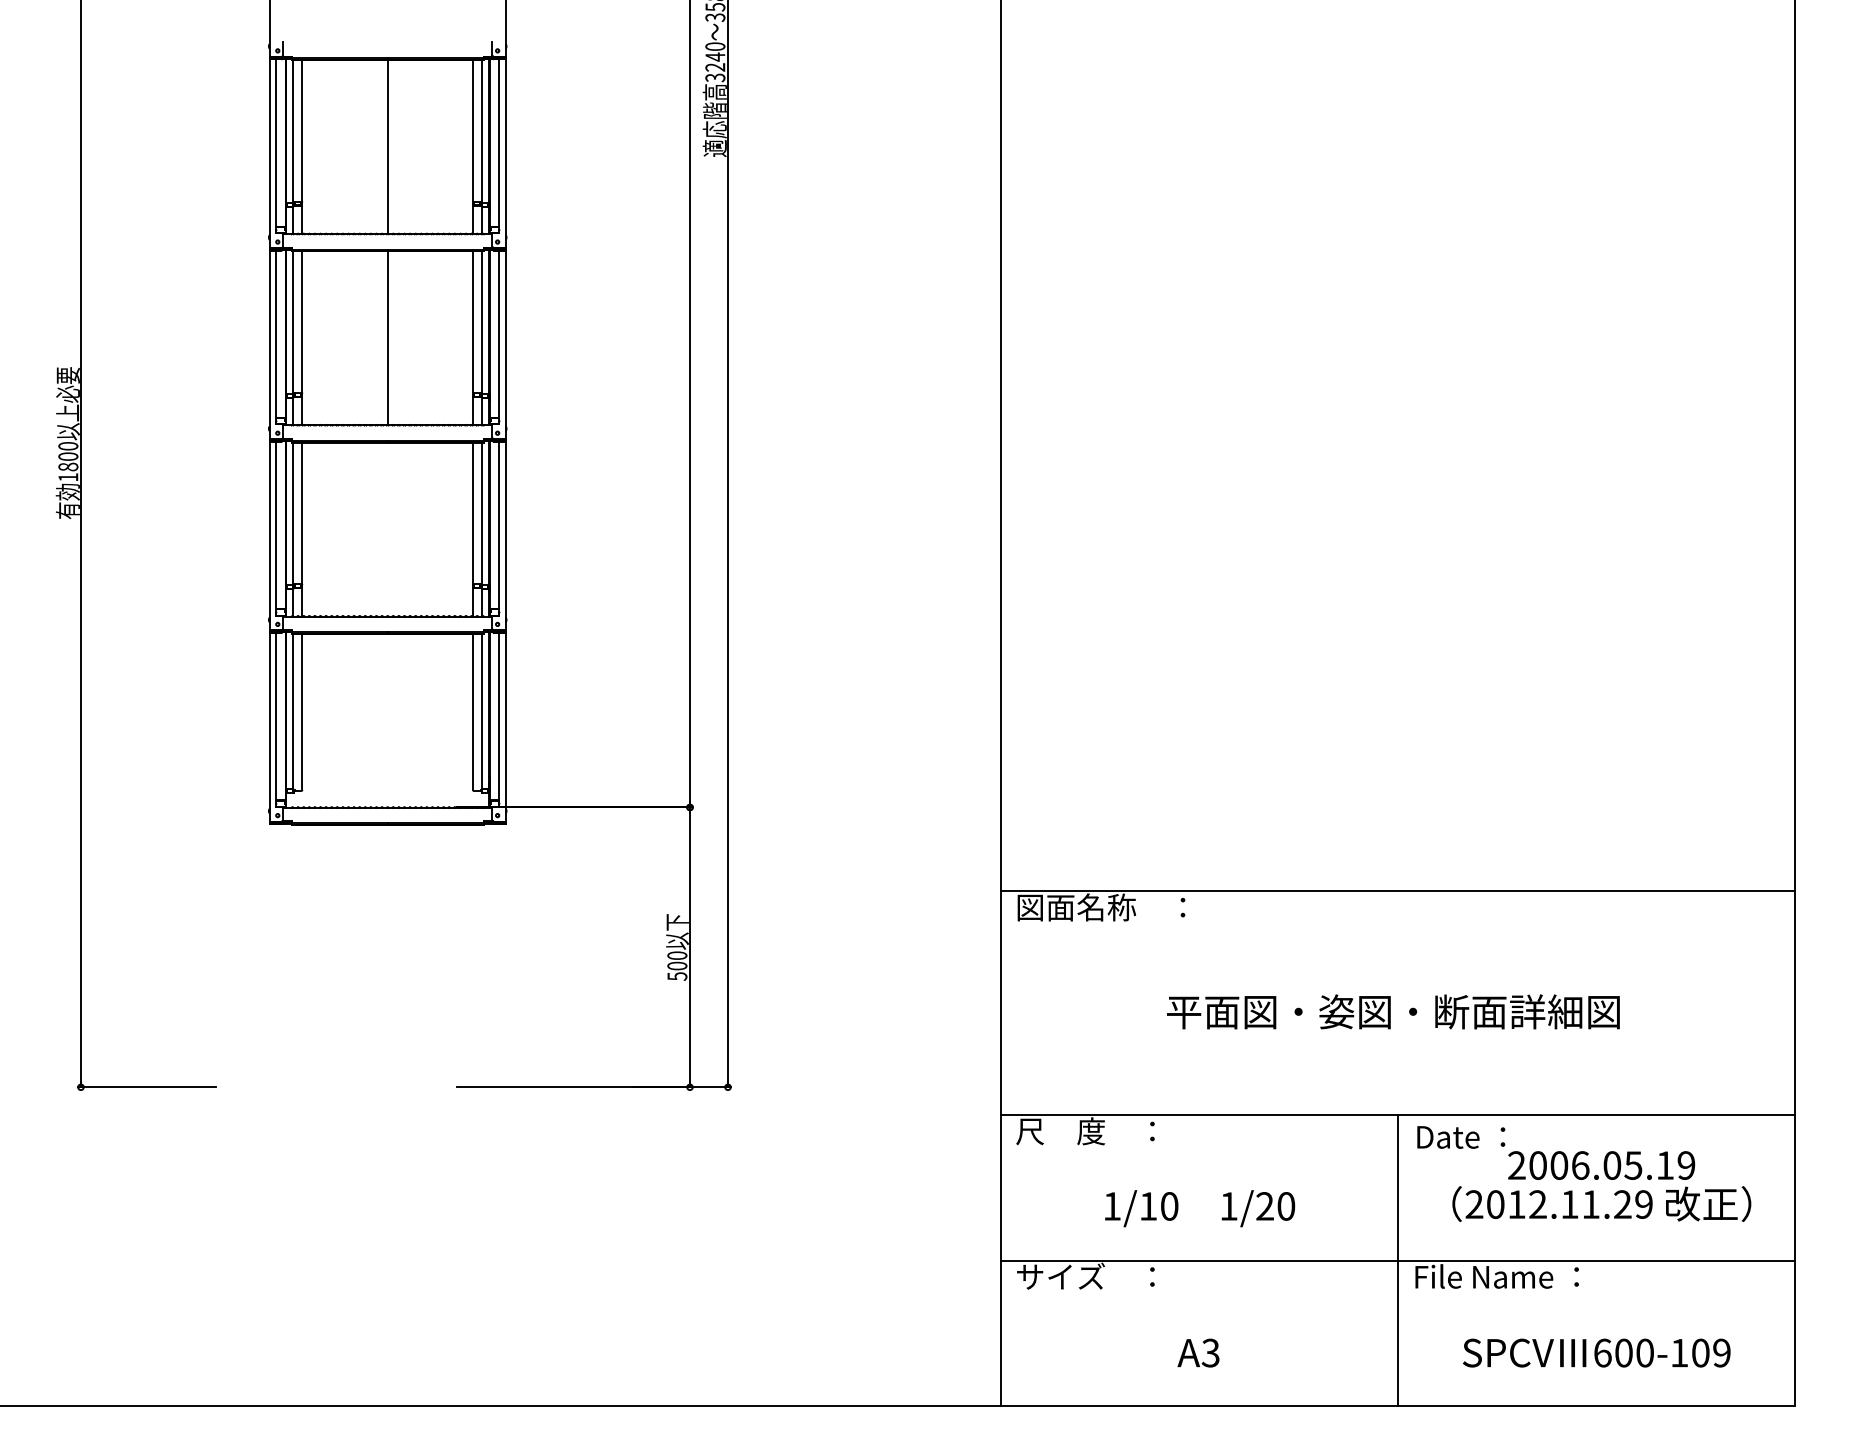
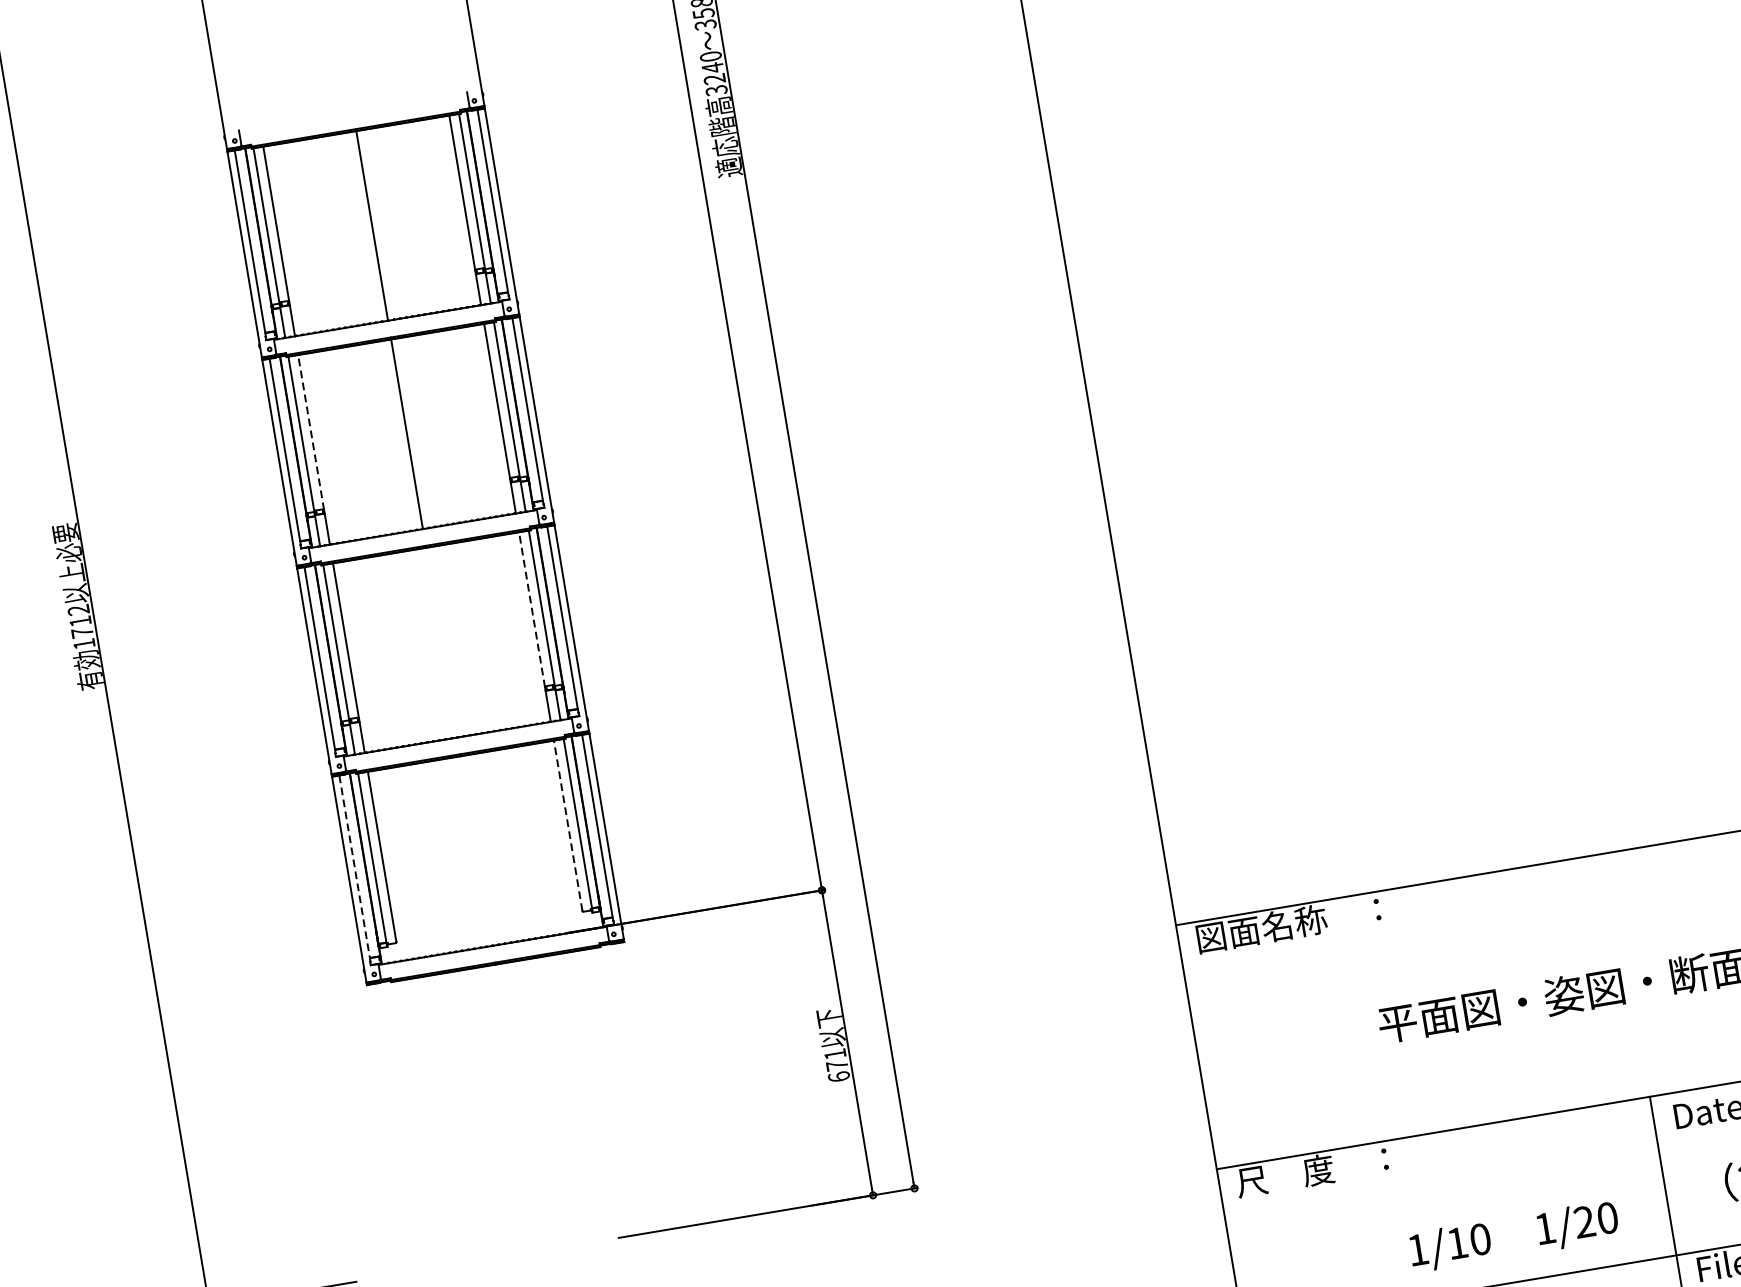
line: (302, 322) -> (311, 432), solid -> dashed
text: (68, 456) -> (80, 621), 1800 -> 1712
line: (473, 513) -> (532, 609), solid -> dashed
line: (473, 711) -> (568, 825), solid -> dashed
line: (276, 716) -> (354, 866), solid -> dashed
text: (677, 965) -> (837, 1064), 500 -> 671
text: (1200, 1208) -> (1514, 1236), moved

